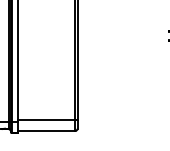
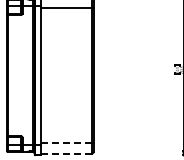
line: (46, 119) -> (66, 143), solid -> dashed
line: (45, 130) -> (65, 153), solid -> dashed

